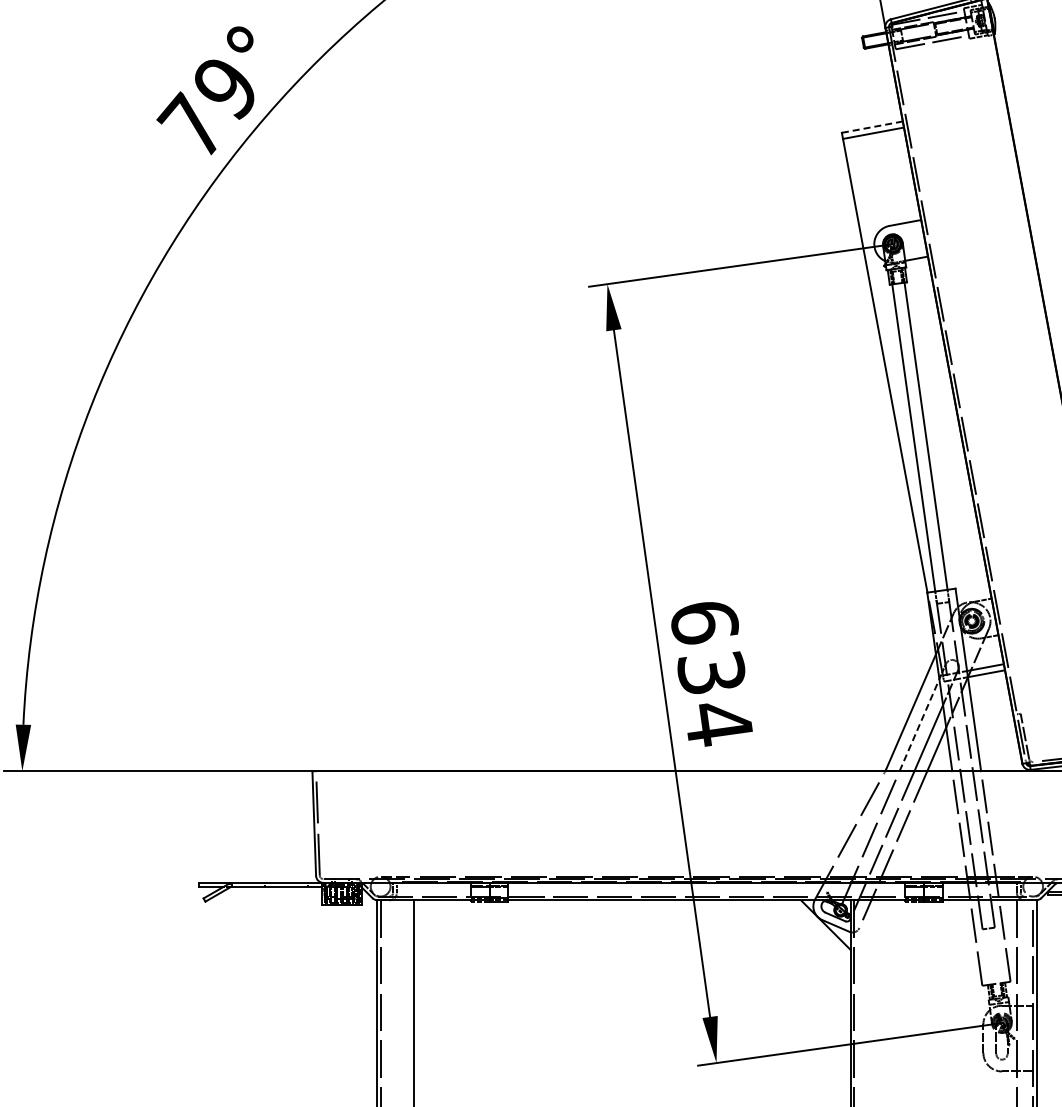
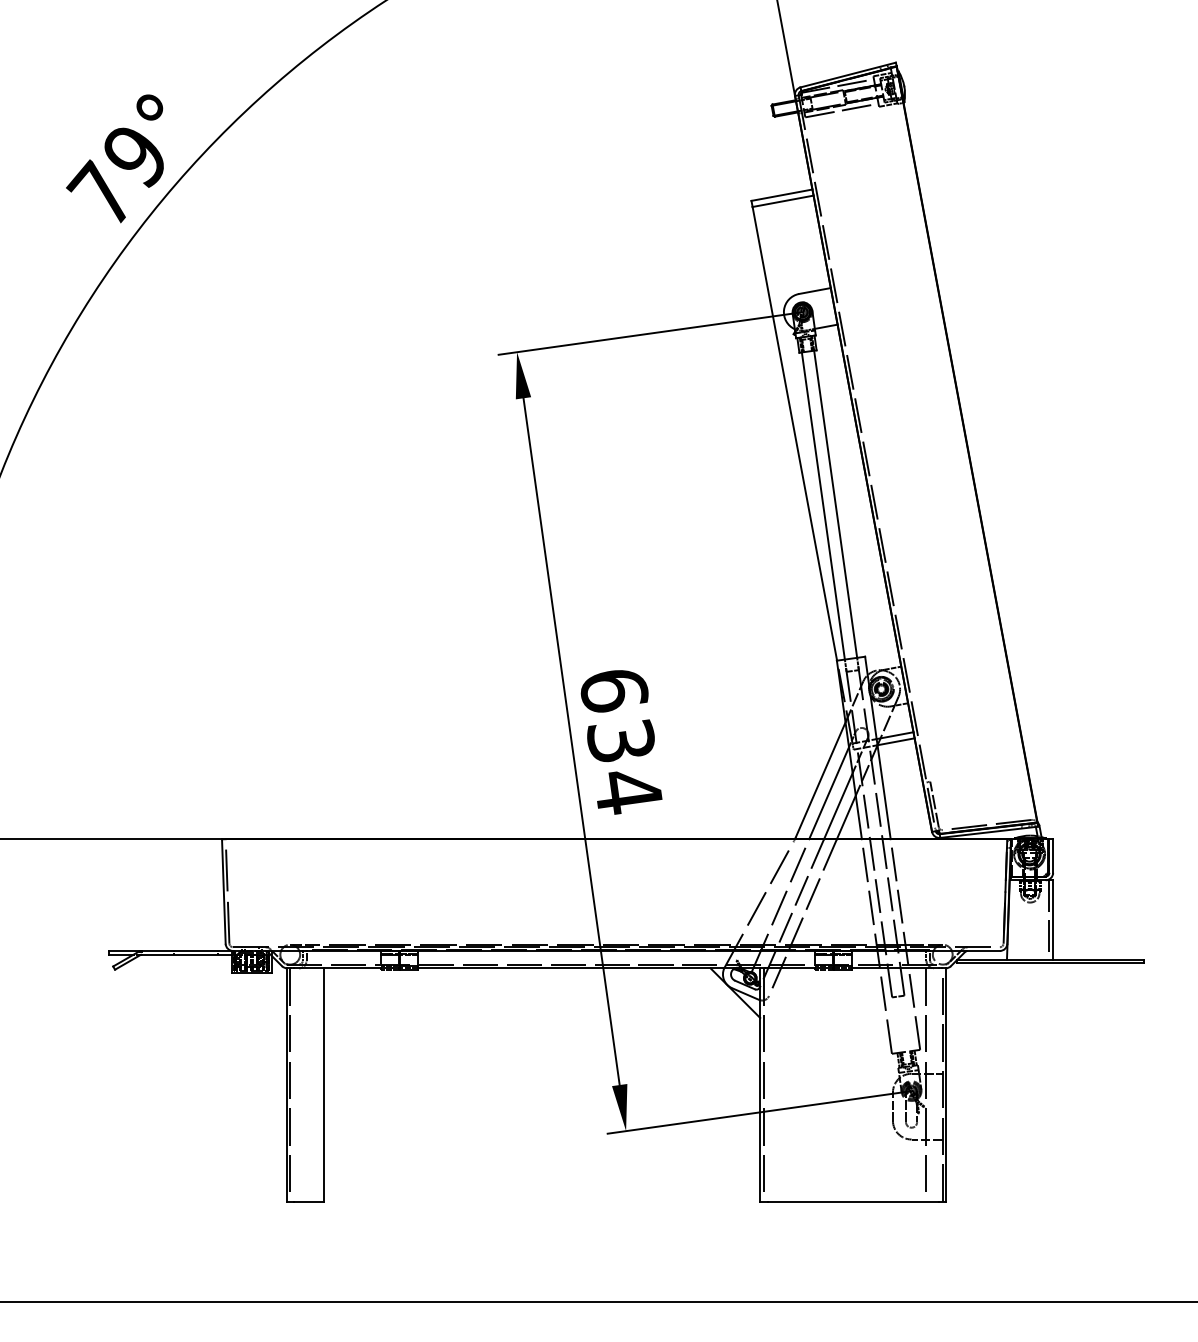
line: (871, 127) -> (781, 195), dashed -> solid
line: (919, 724) -> (829, 792), dashed -> solid

